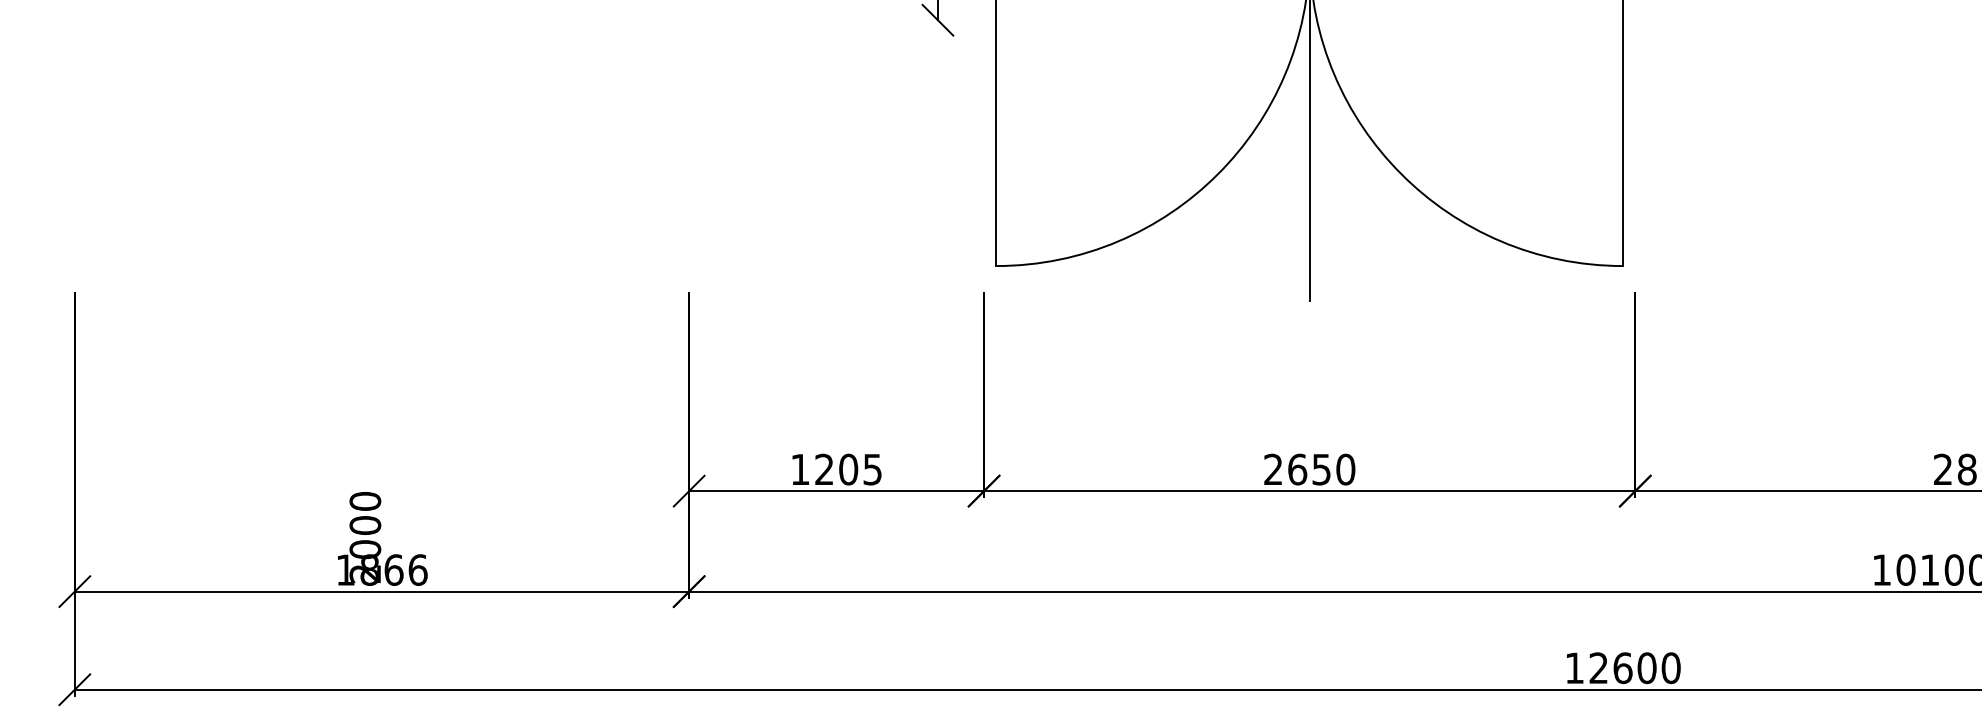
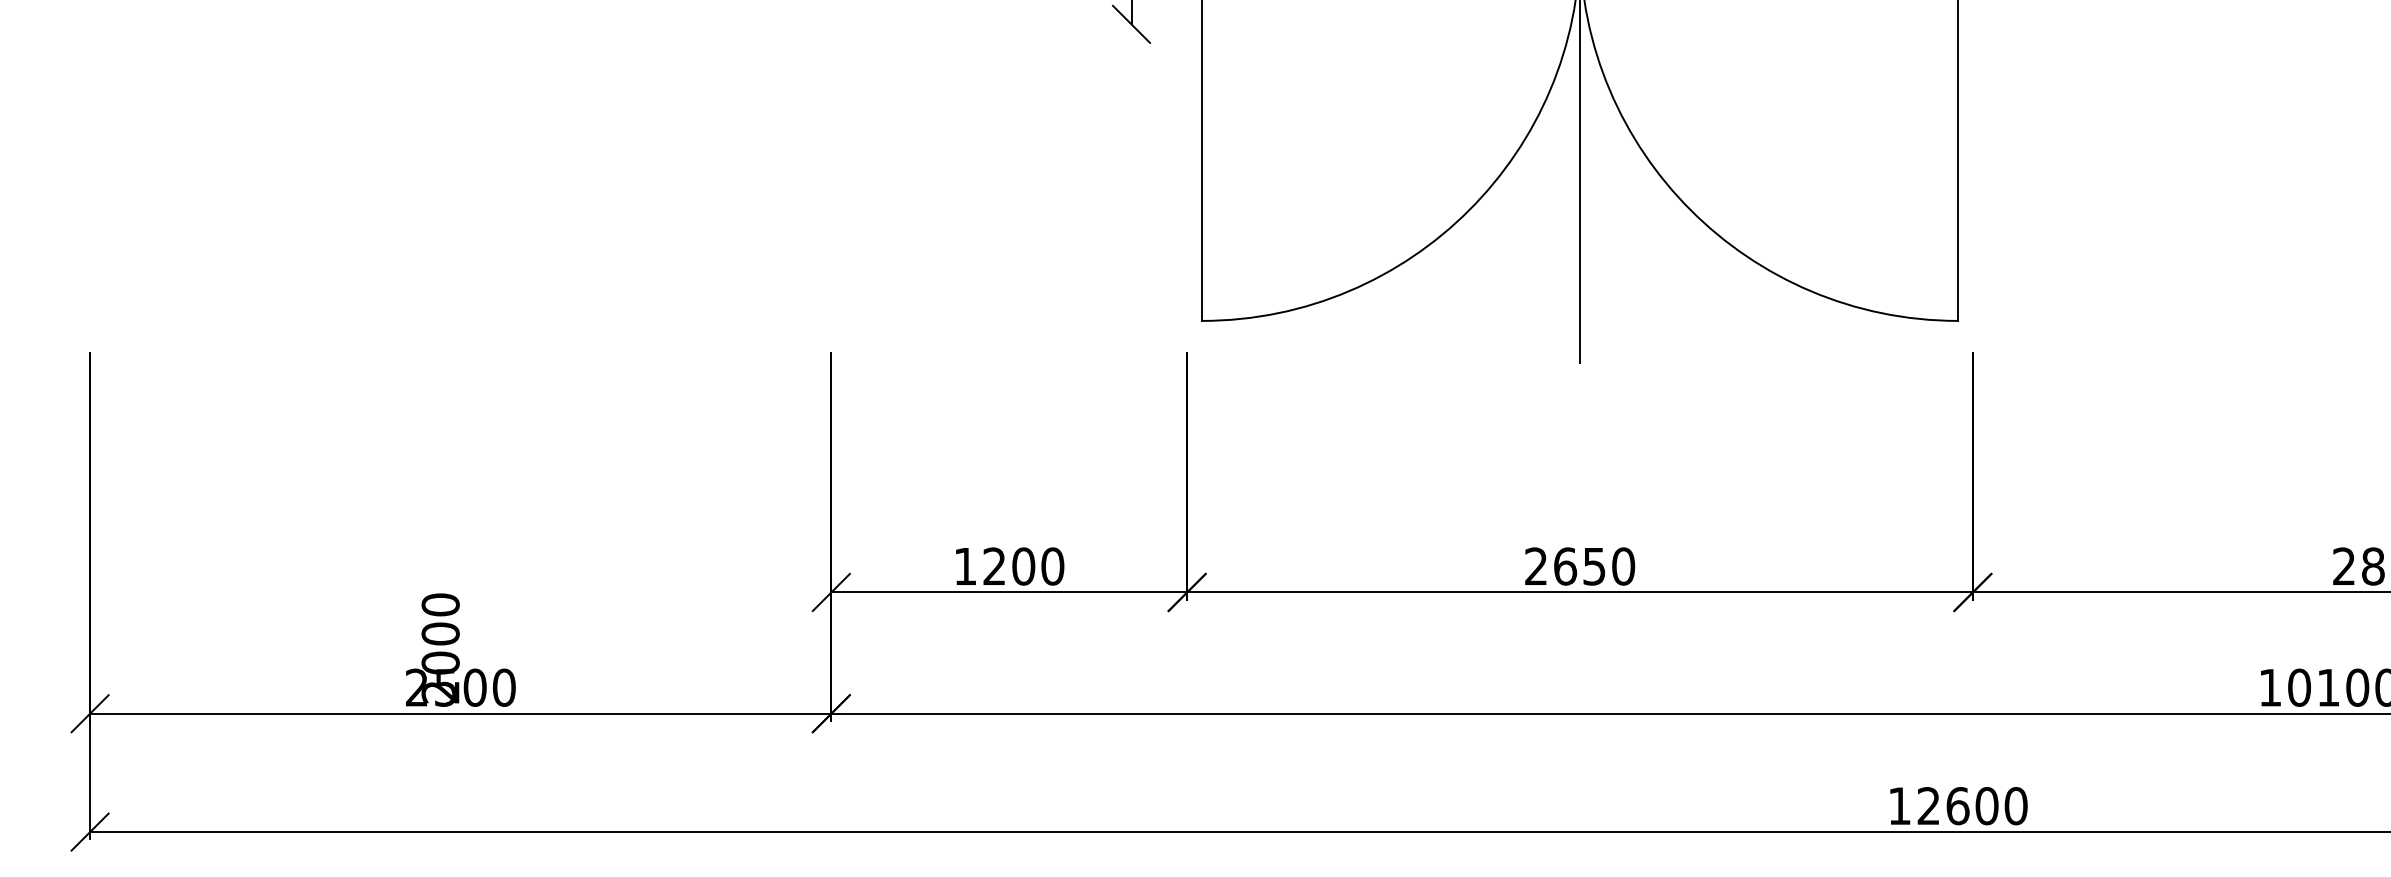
text: (872, 469) -> (1052, 566), 1205 -> 1200
text: (381, 569) -> (460, 687), 1866 -> 2500

